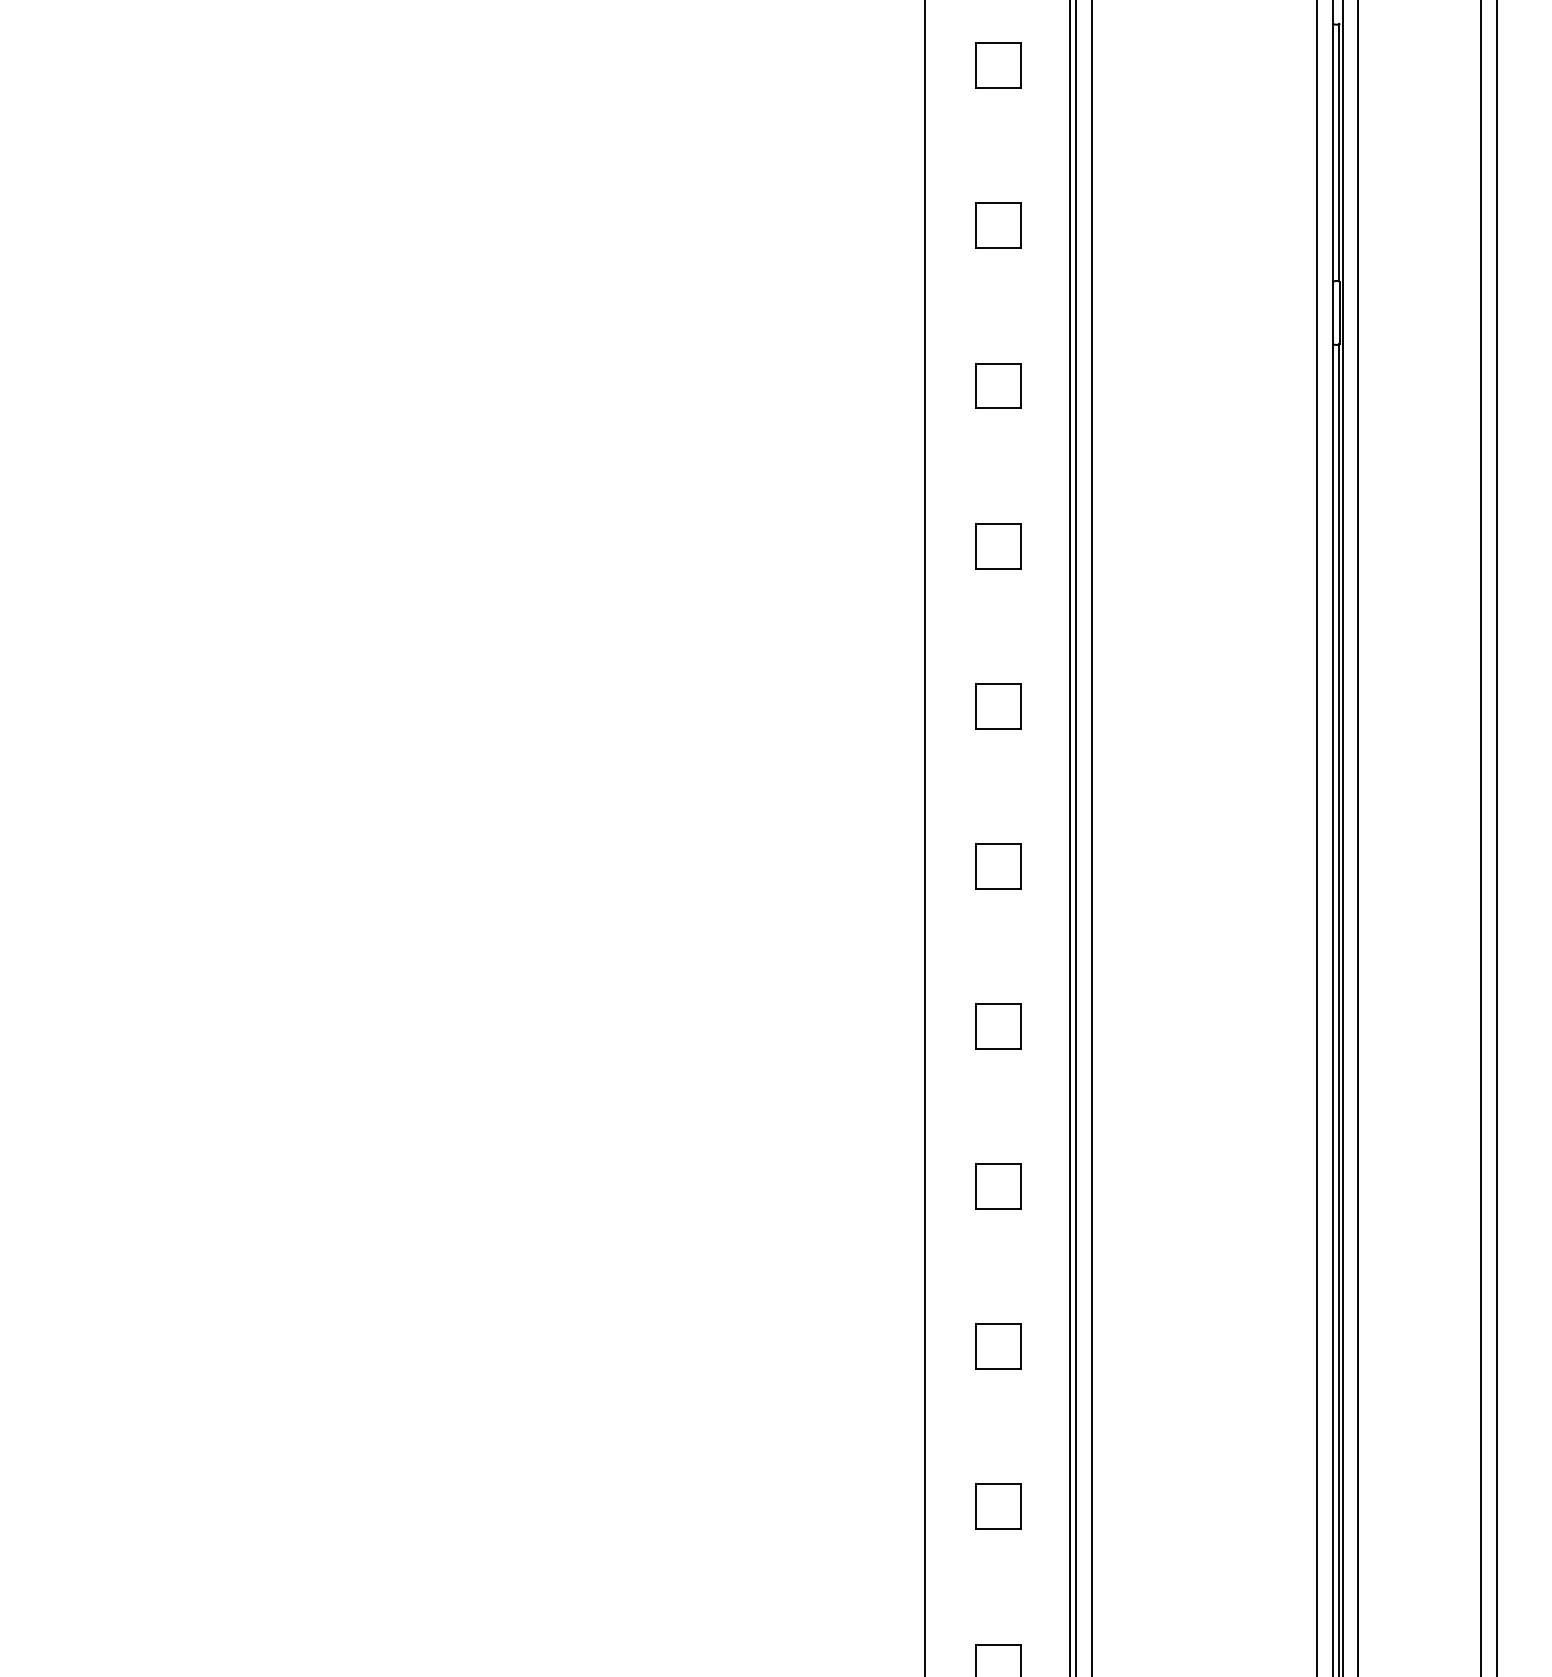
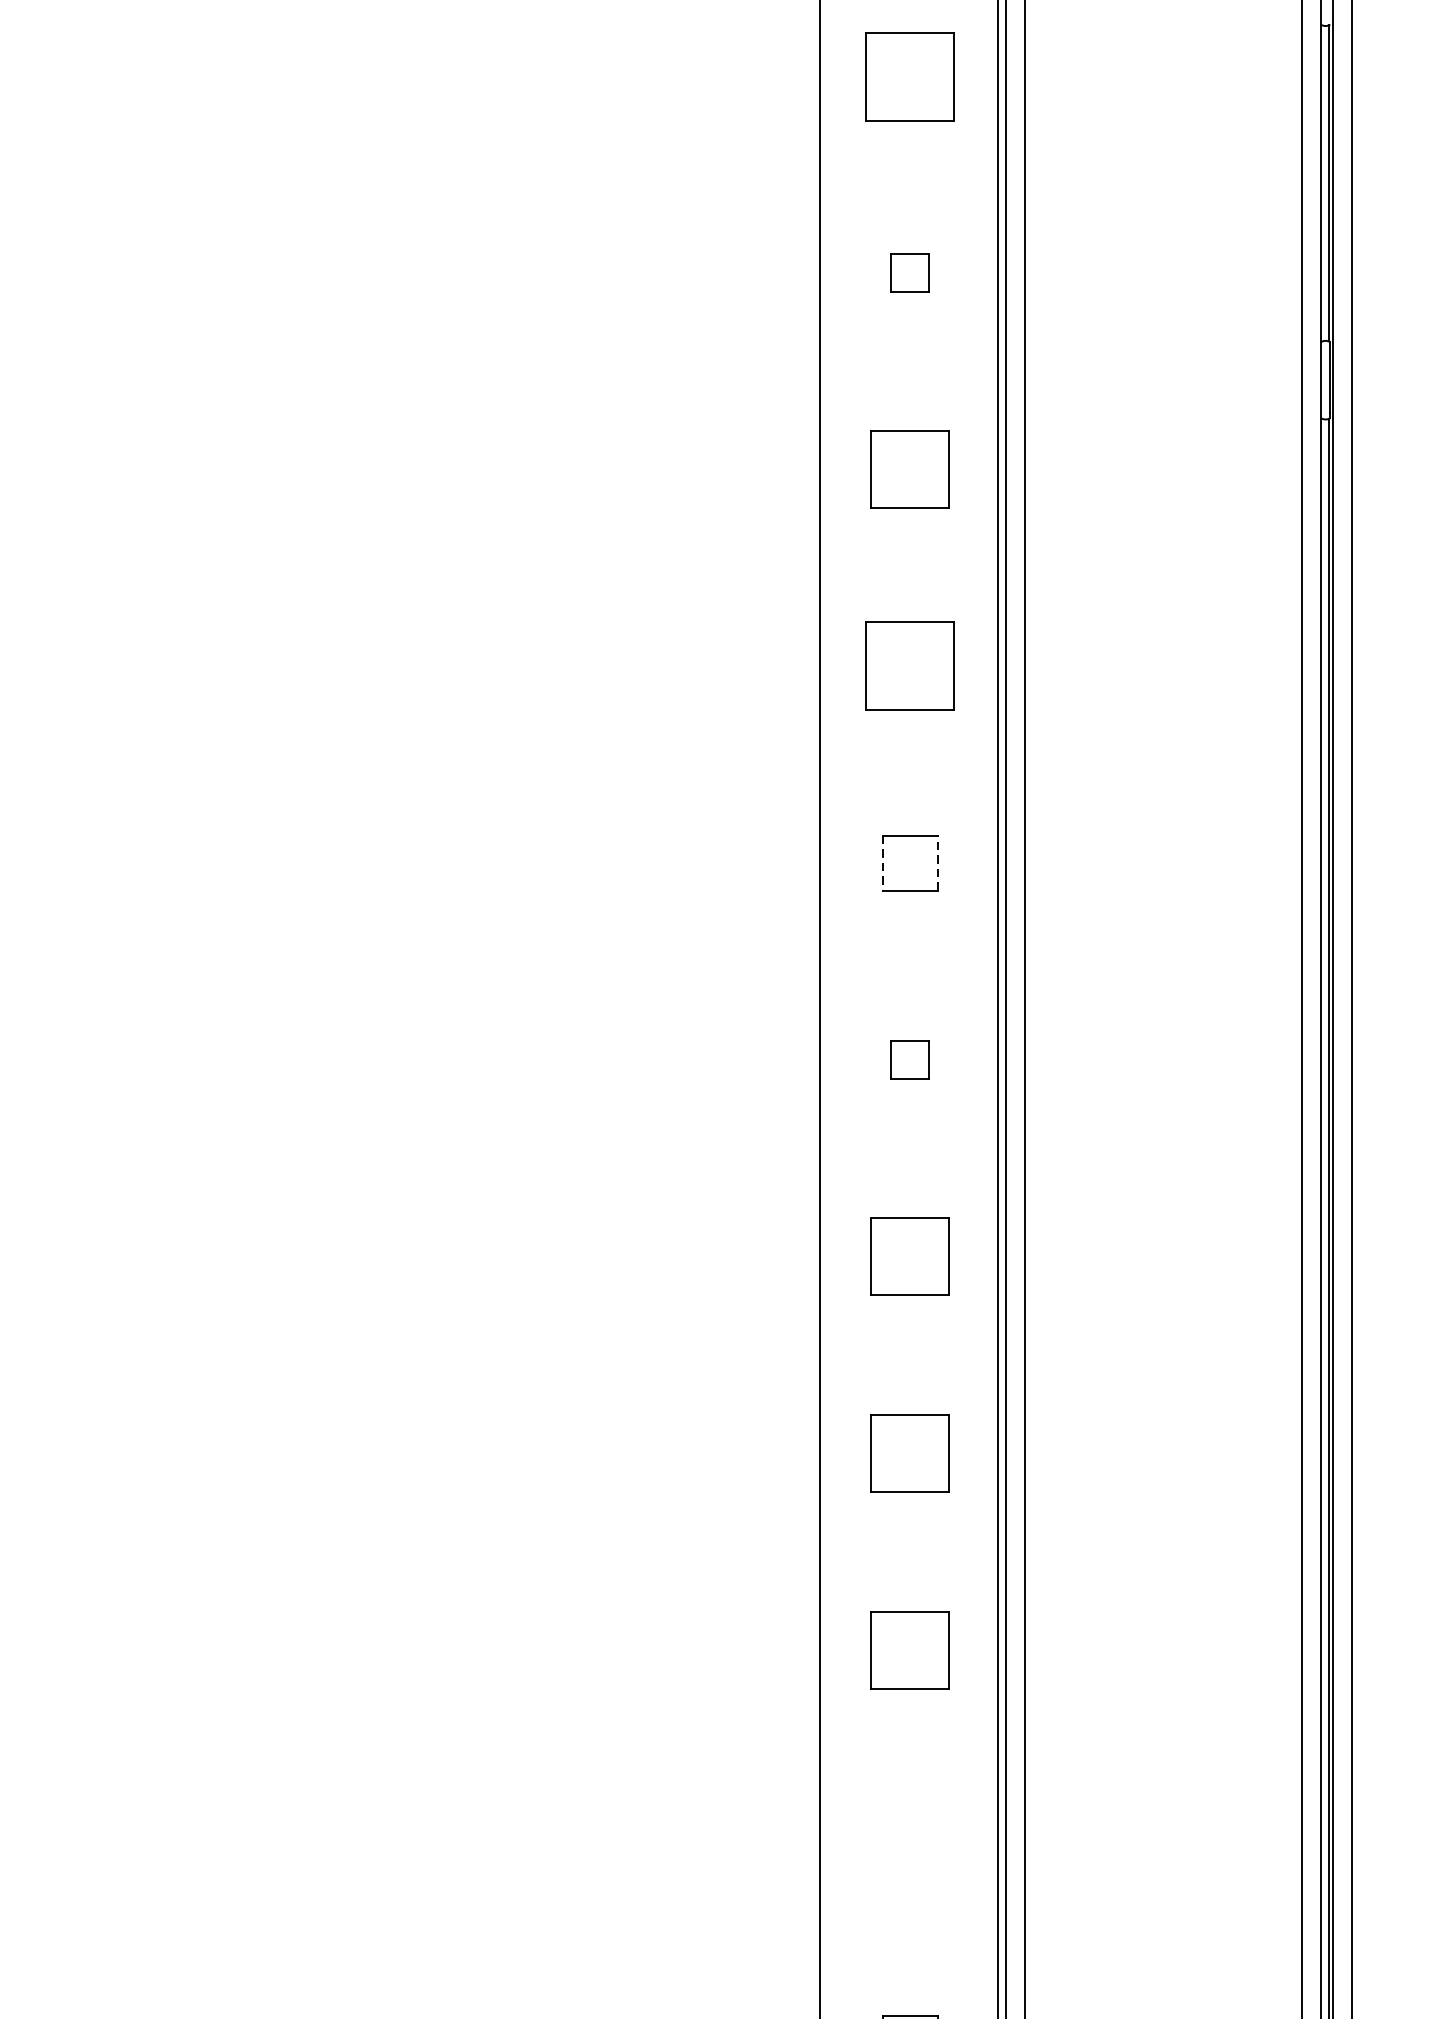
part: (998, 65) -> (910, 76), size x1.6
part: (998, 225) -> (910, 272), size x0.7
part: (998, 385) -> (910, 469), size x1.4
part: (998, 546) -> (910, 667), size x1.6
line: (1020, 705) -> (937, 862), solid -> dashed
line: (975, 706) -> (882, 863), solid -> dashed
part: (998, 866) -> (910, 1060), size x0.7
part: (998, 1026) -> (910, 1256), size x1.4
part: (998, 1186) -> (910, 1453), size x1.4
part: (998, 1346) -> (910, 1649), size x1.4
part: (998, 1506) -> (910, 1846), removed

